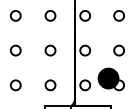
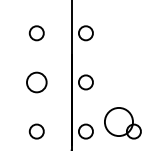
circle: (118, 15) -> (133, 32), removed
circle: (50, 50) -> (36, 82), size x1.4
circle: (118, 50) -> (133, 82), removed
fill: (108, 78) -> (118, 121), removed

